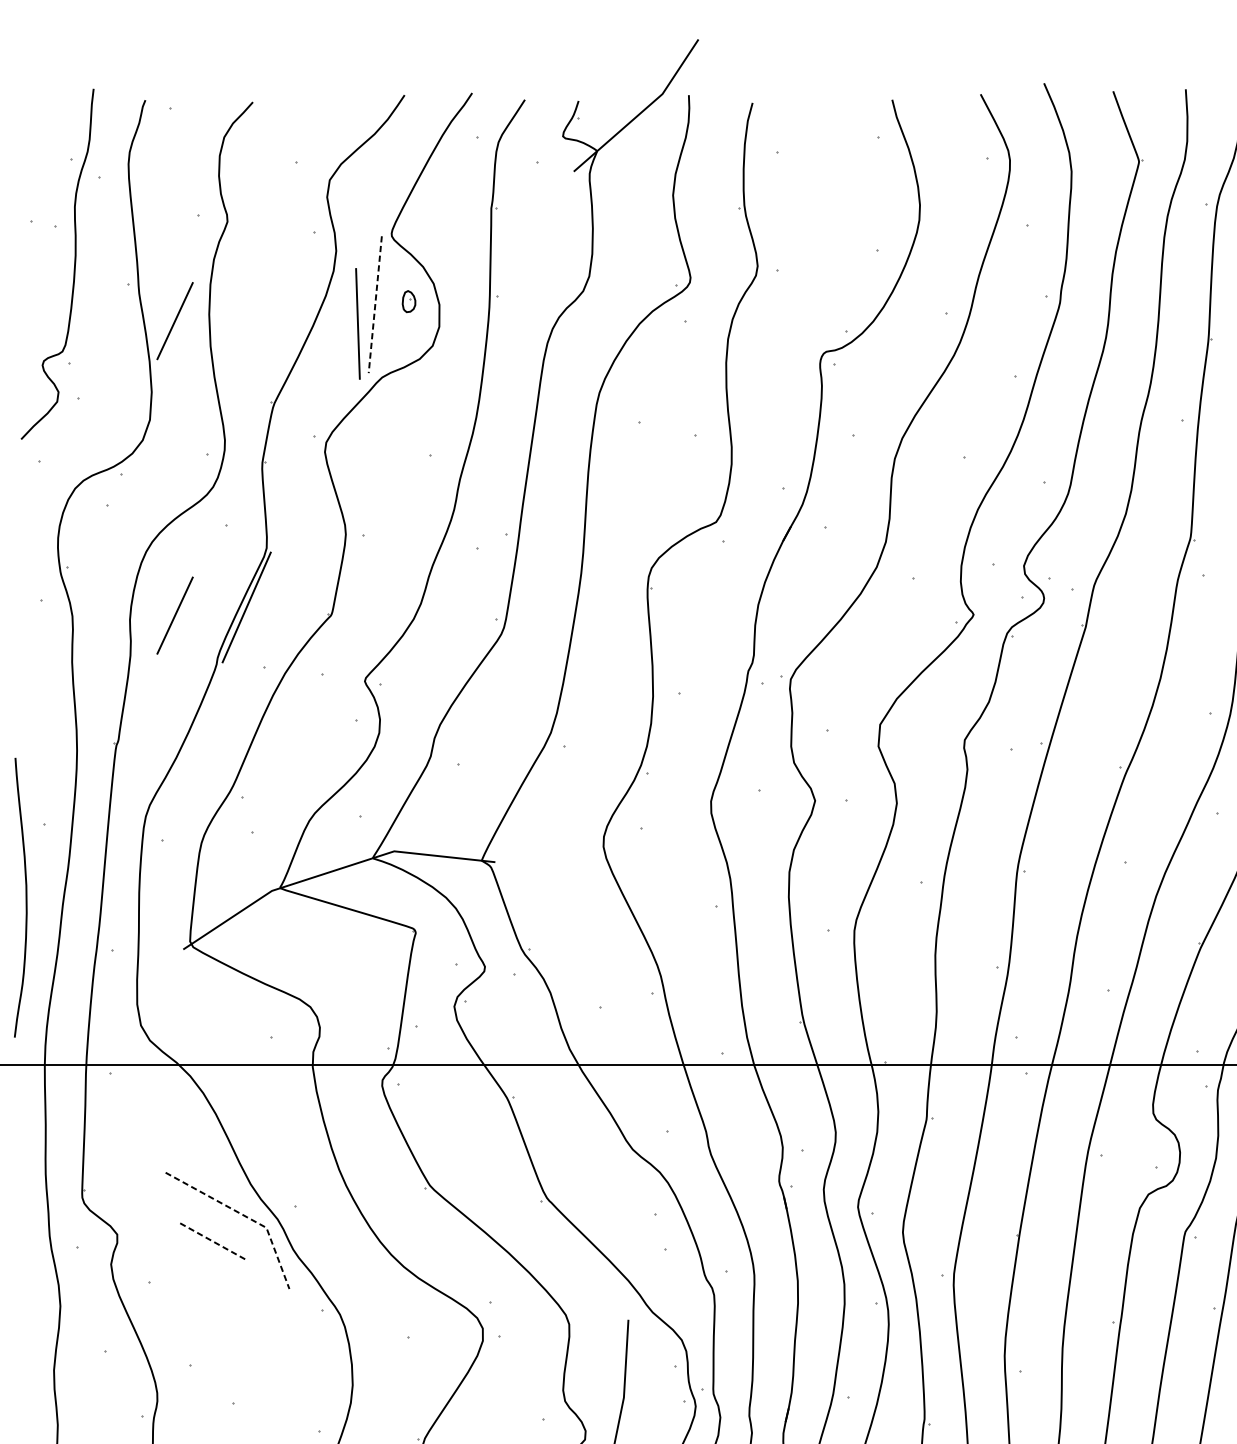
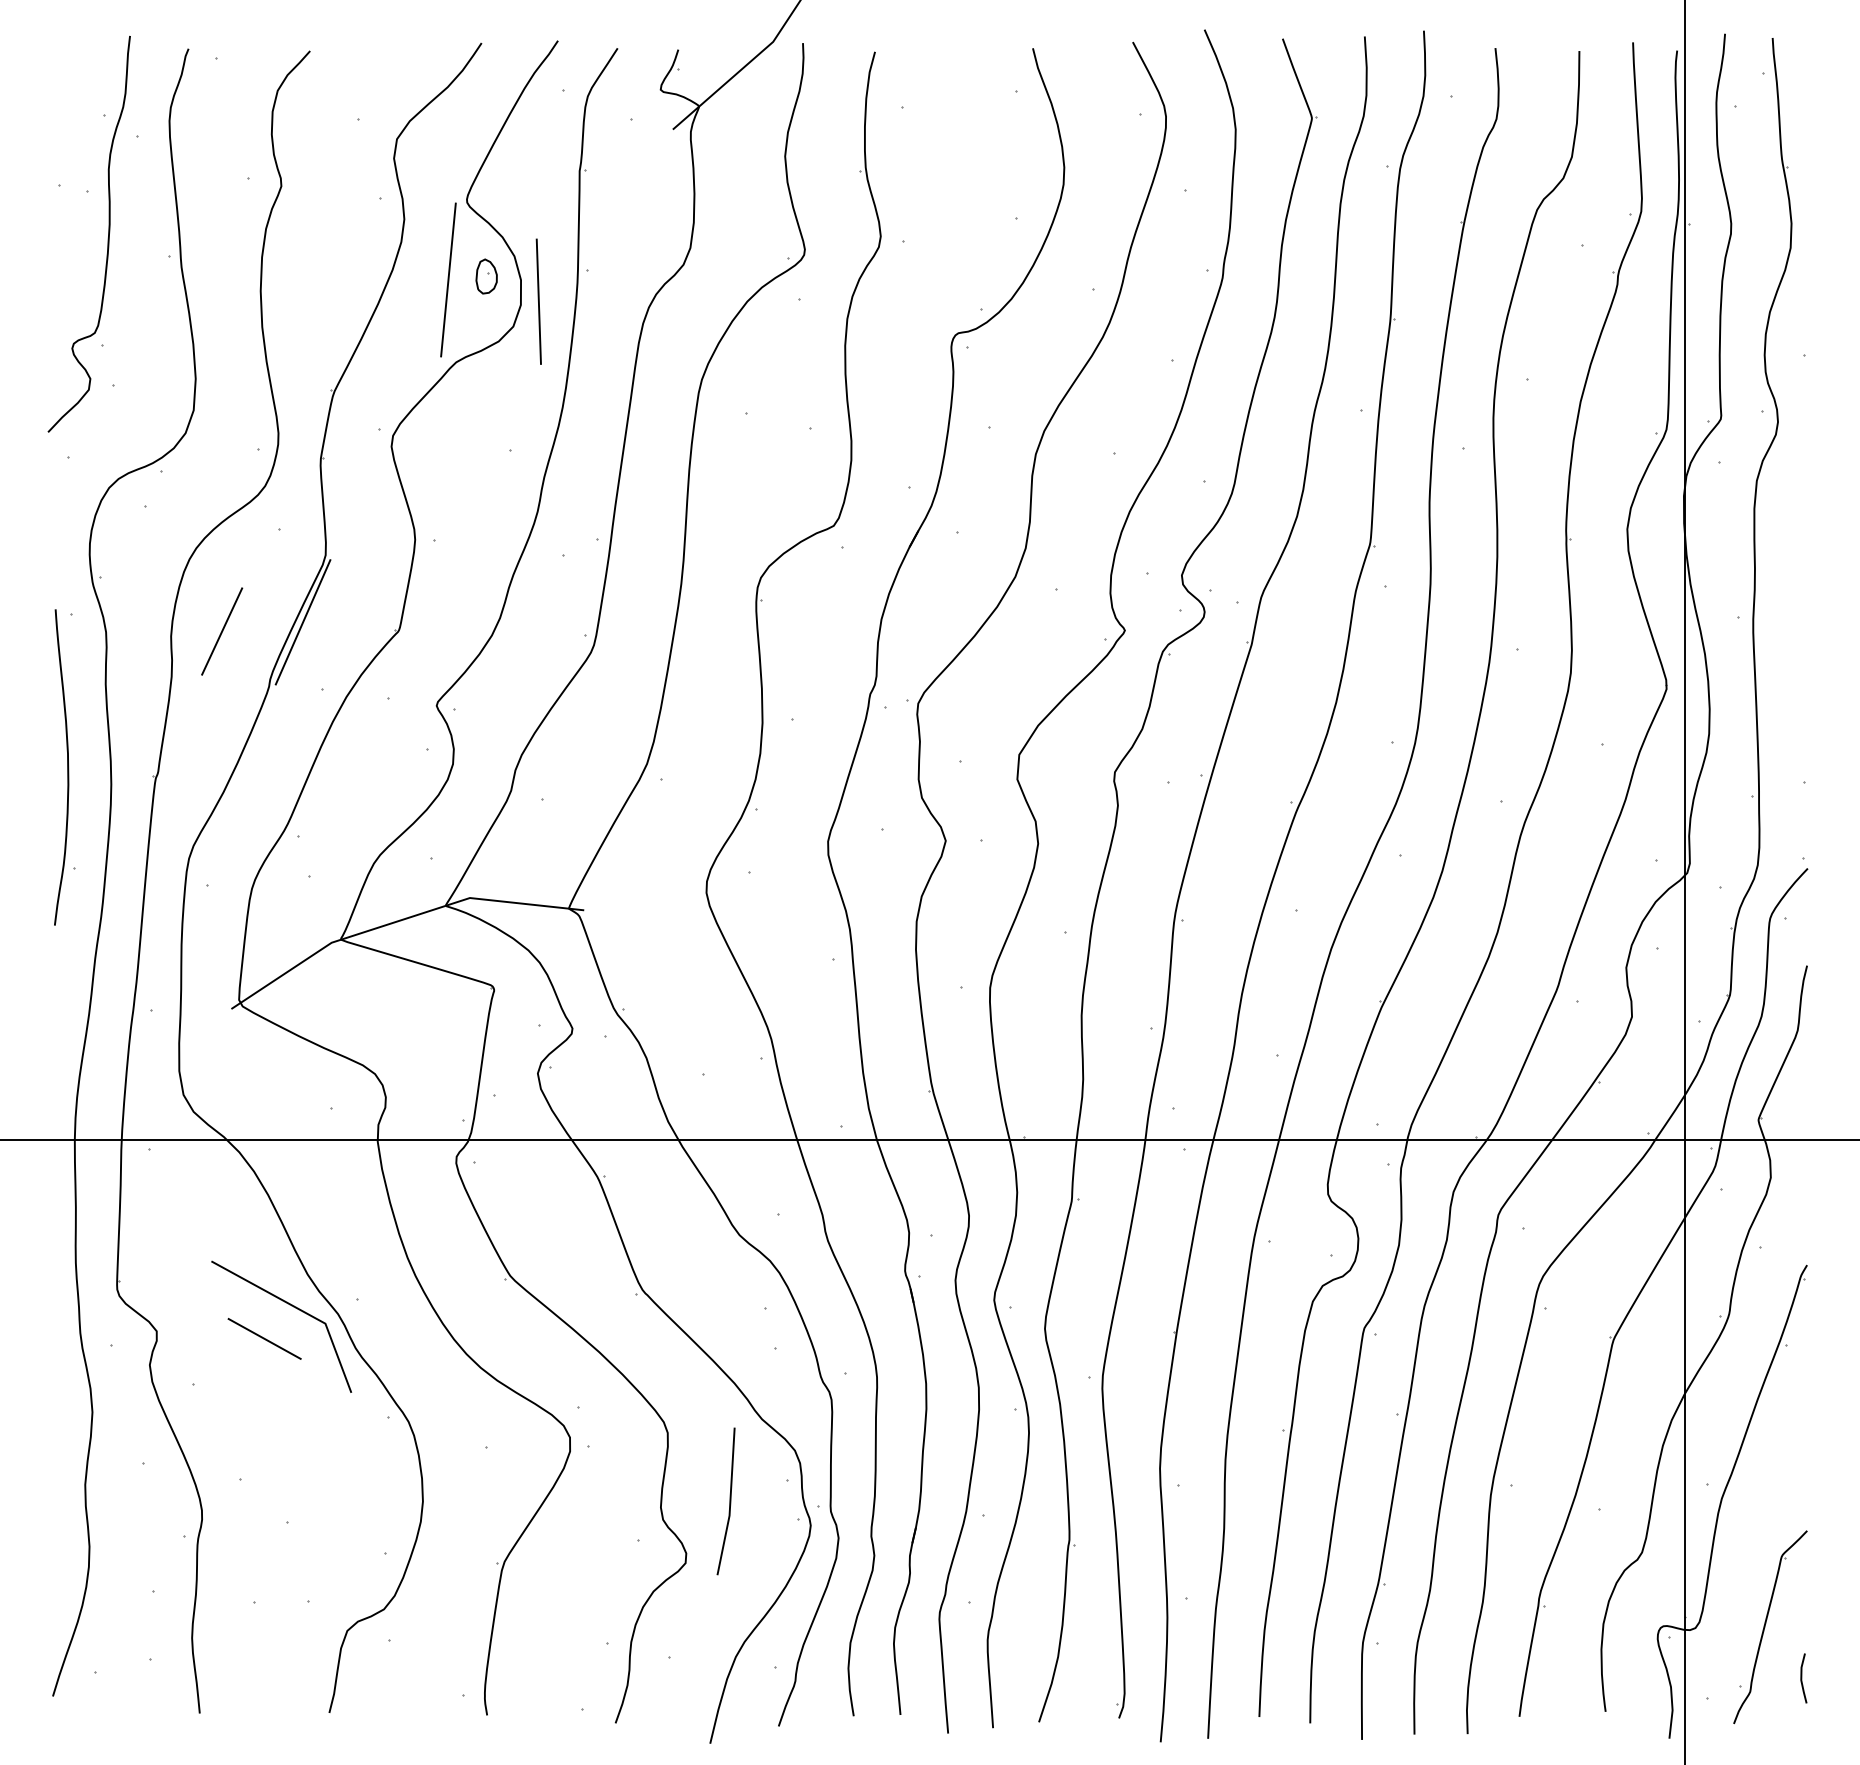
part: (408, 301) -> (486, 276), size x1.43
line: (375, 305) -> (448, 280), dashed -> solid
line: (175, 321) -> (222, 298), removed
line: (357, 323) -> (538, 301), moved
curve: (25, 897) -> (67, 767), moved
line: (245, 1216) -> (301, 1310), dashed -> solid
line: (213, 1241) -> (265, 1339), dashed -> solid

